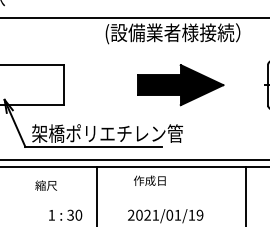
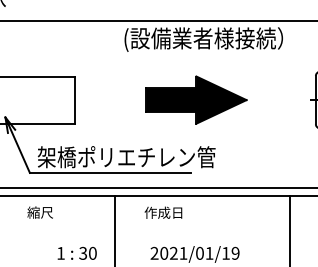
part: (180, 85) -> (196, 100), moved
text: (149, 180) -> (163, 212), moved
text: (45, 185) -> (39, 212), moved

